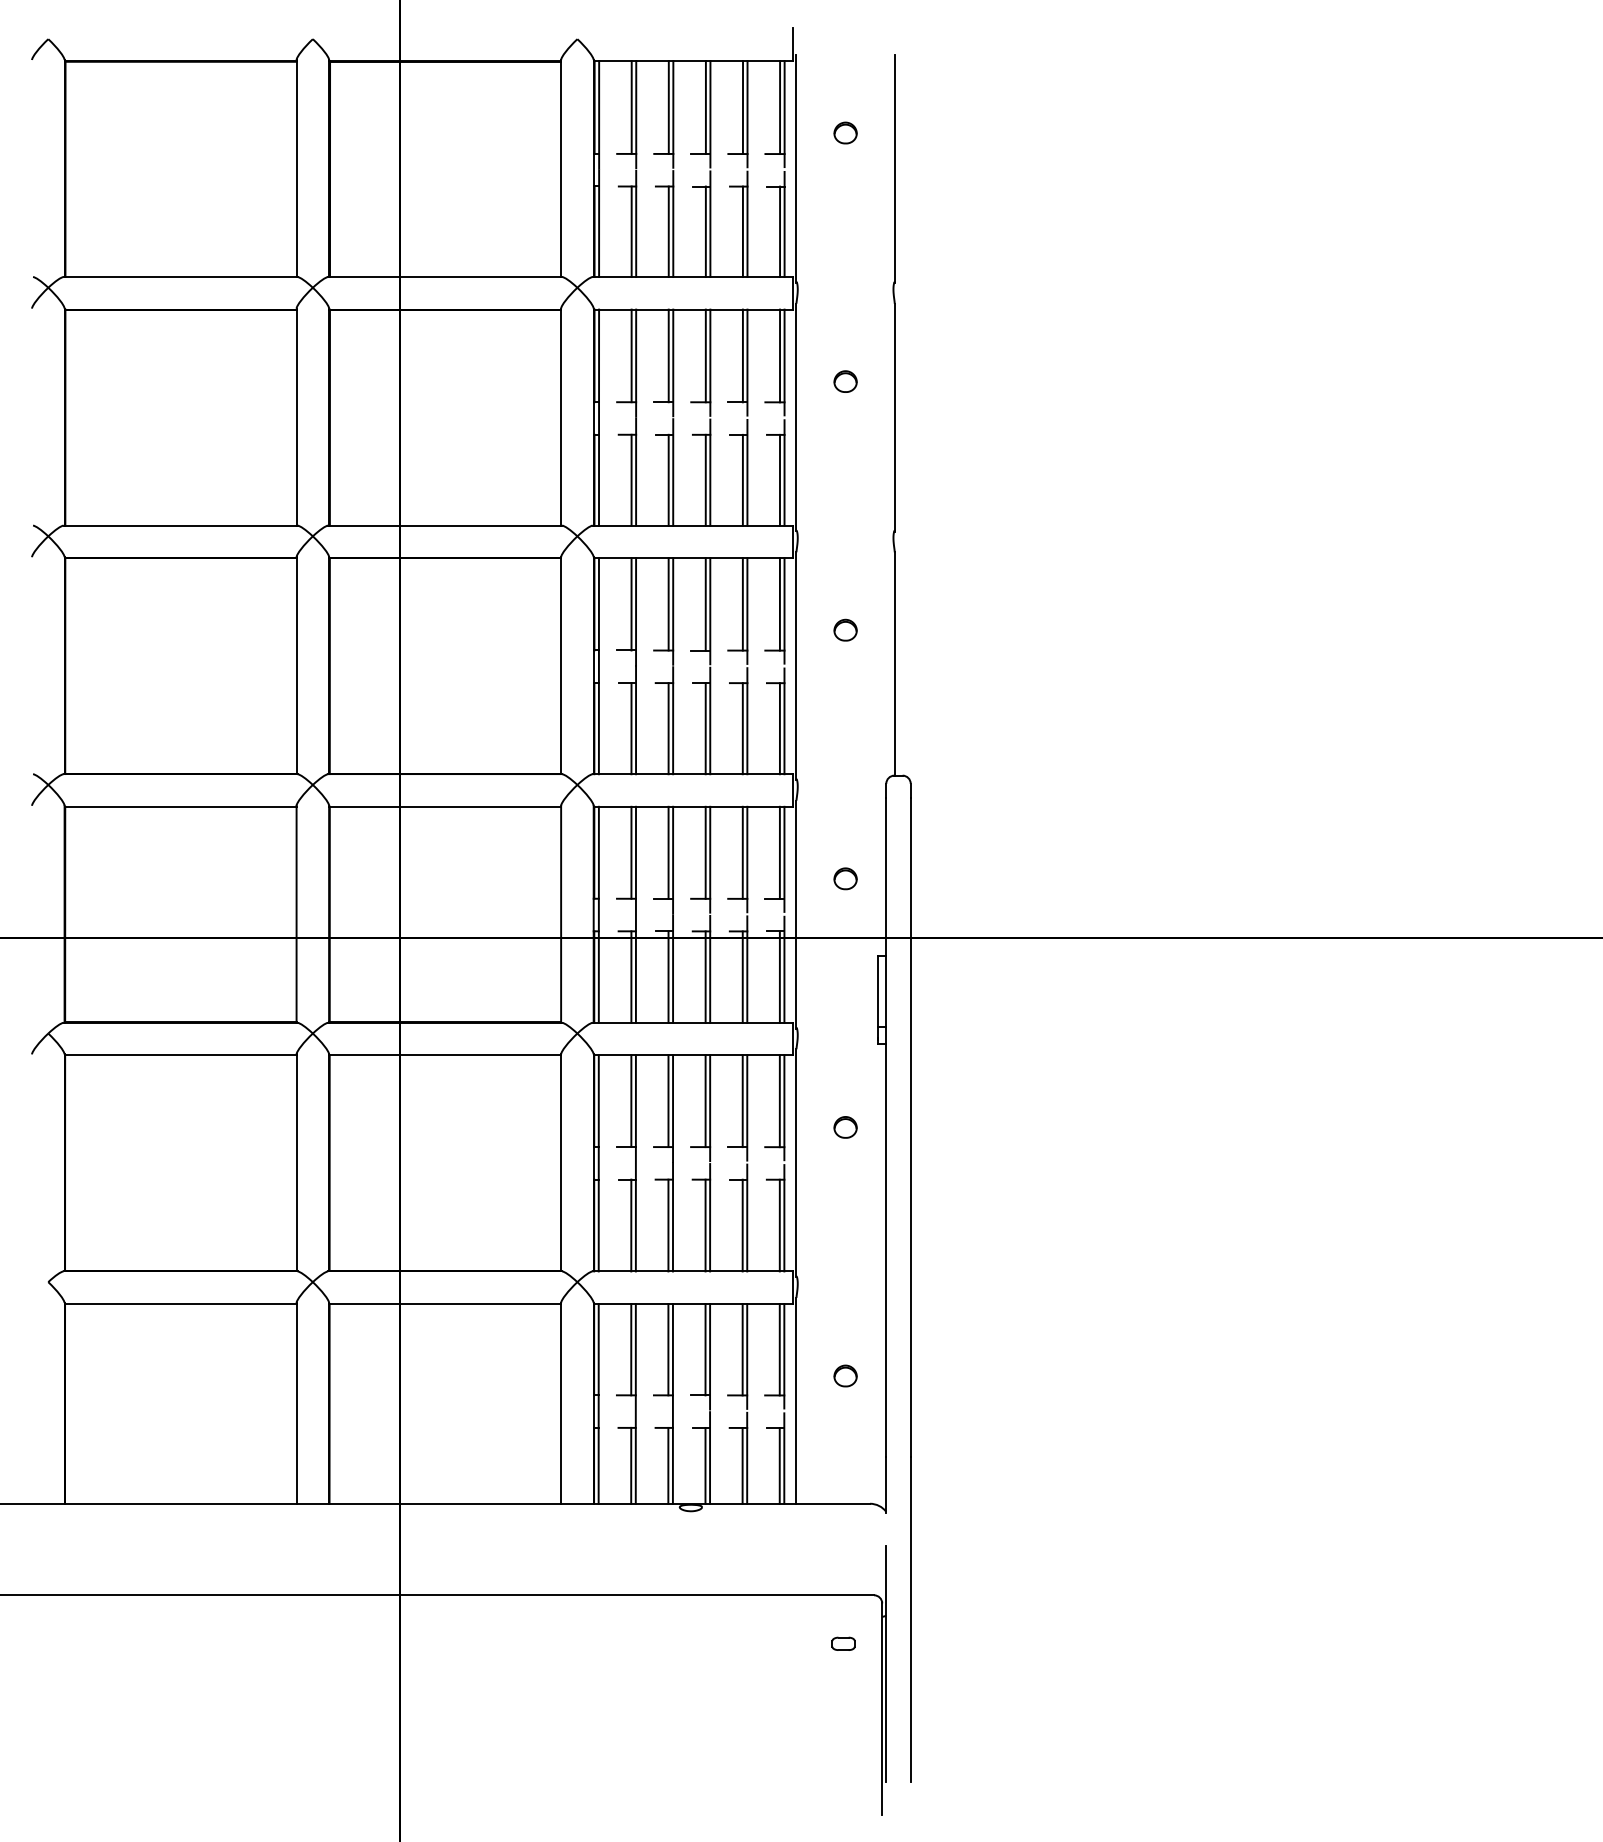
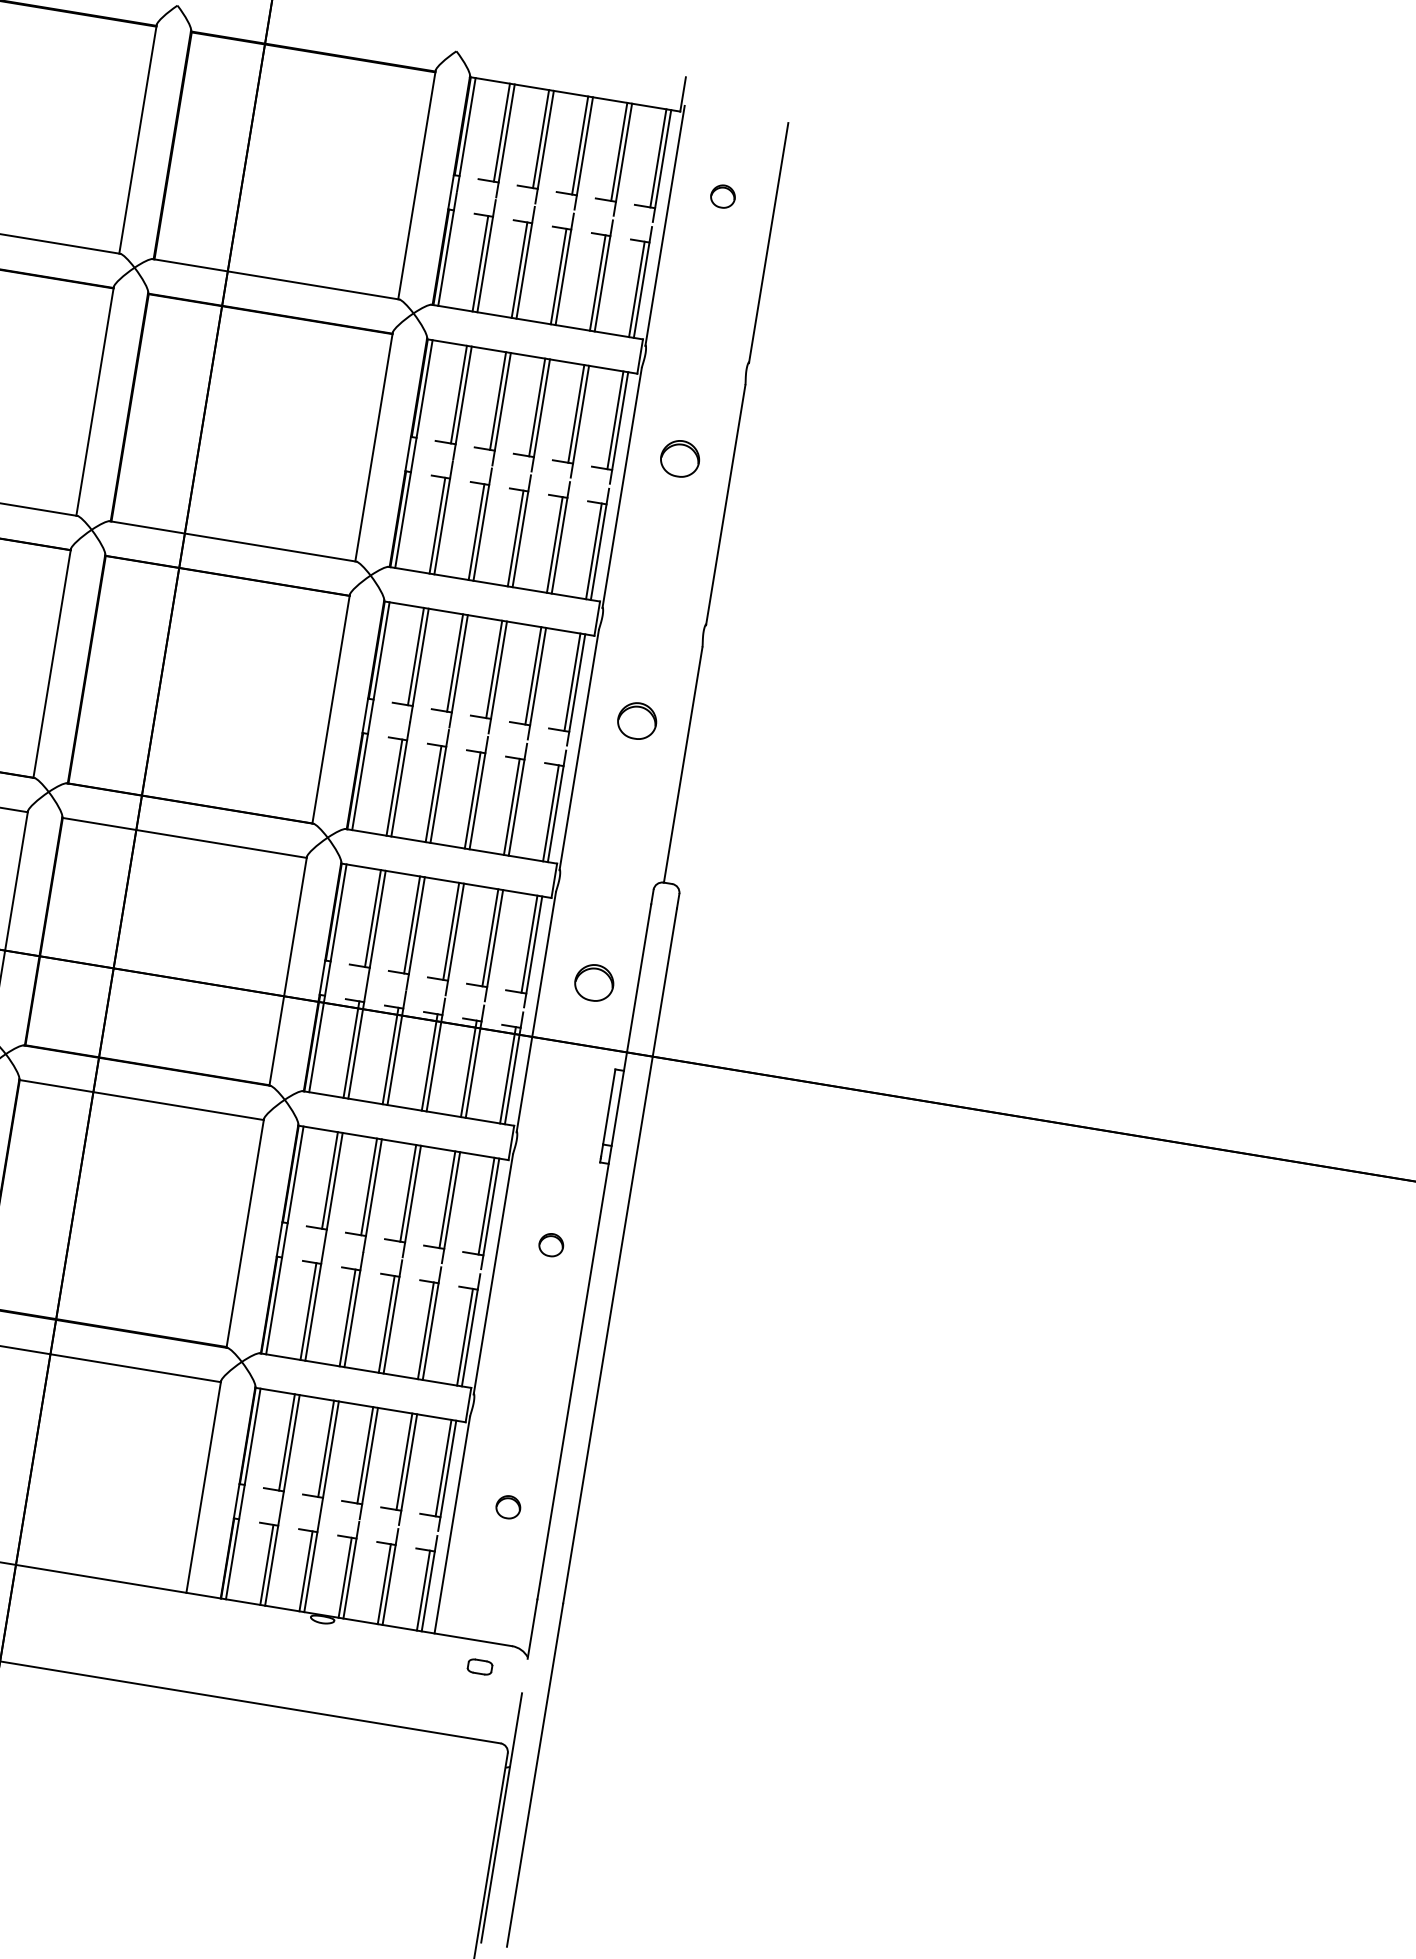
part: (845, 381) -> (680, 458), size x1.6
part: (845, 629) -> (637, 720), size x1.6
part: (845, 878) -> (594, 982), size x1.6
part: (843, 1643) -> (480, 1666), moved

